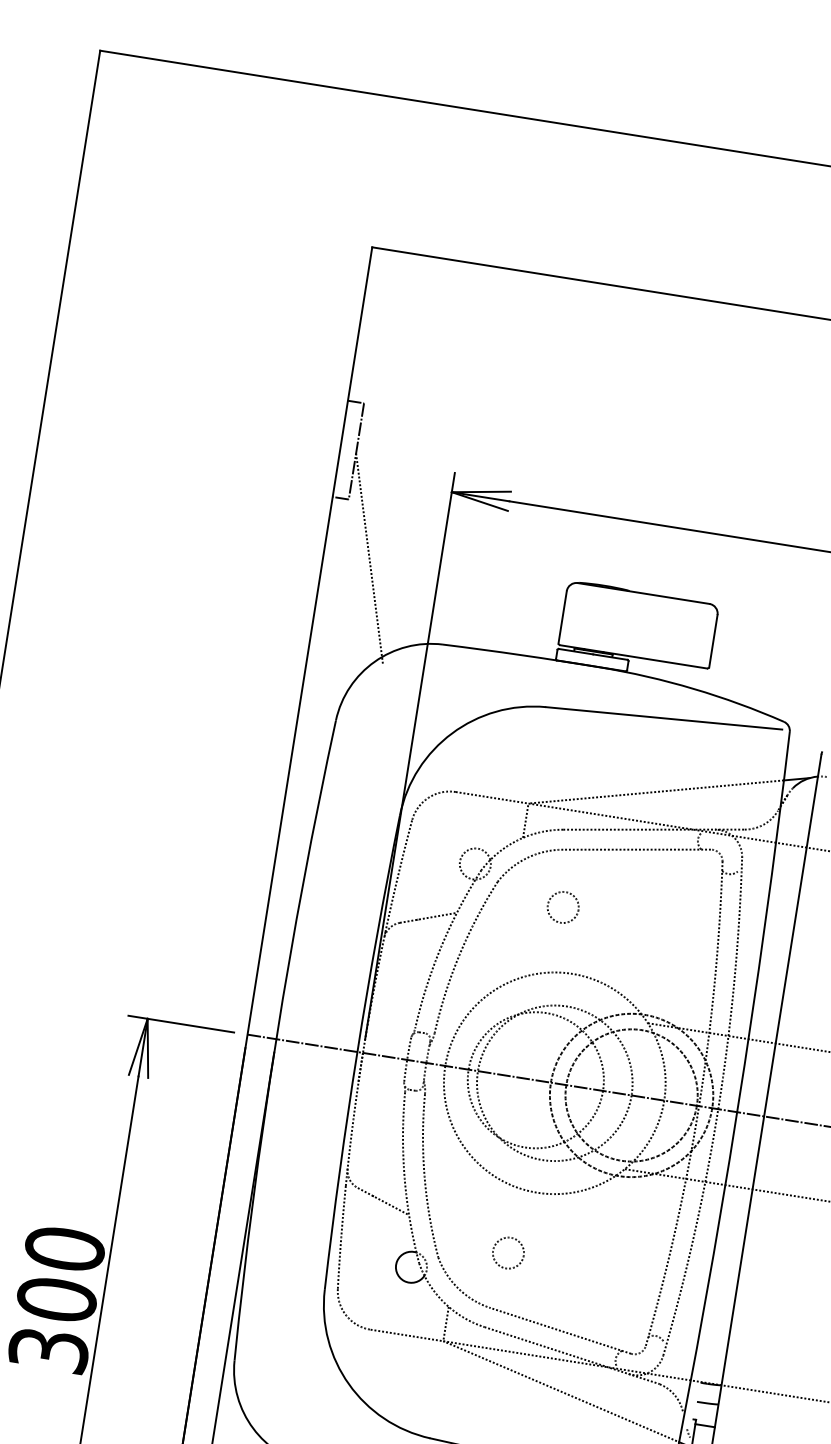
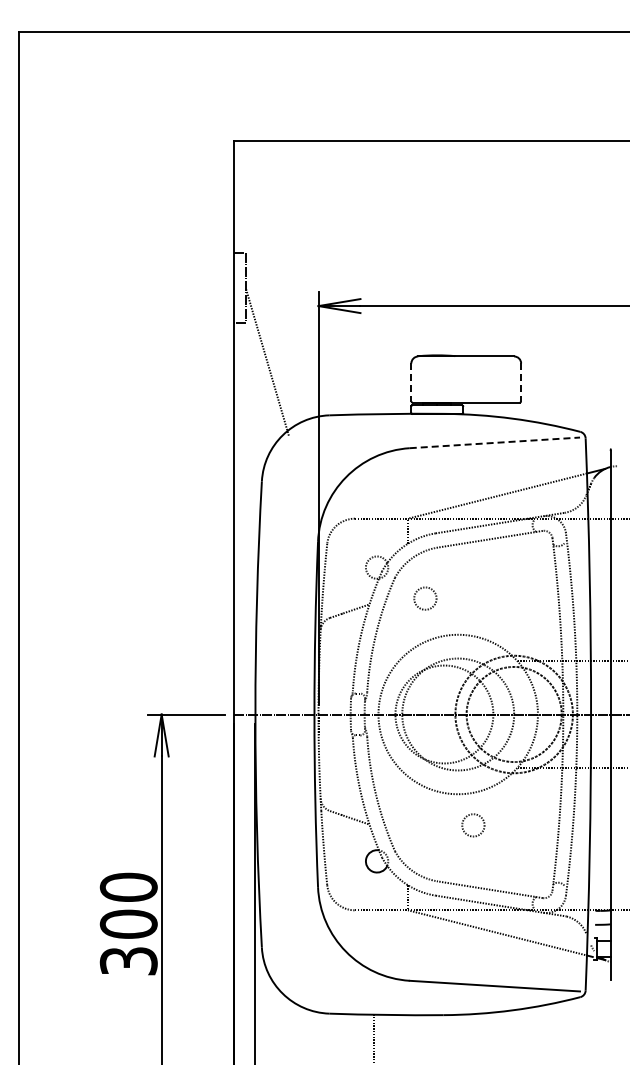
line: (562, 618) -> (411, 383), solid -> dashed
line: (713, 642) -> (521, 383), solid -> dashed
line: (665, 717) -> (495, 442), solid -> dashed
circle: (563, 907) -> (425, 598), moved
circle: (508, 1253) -> (473, 825), moved

